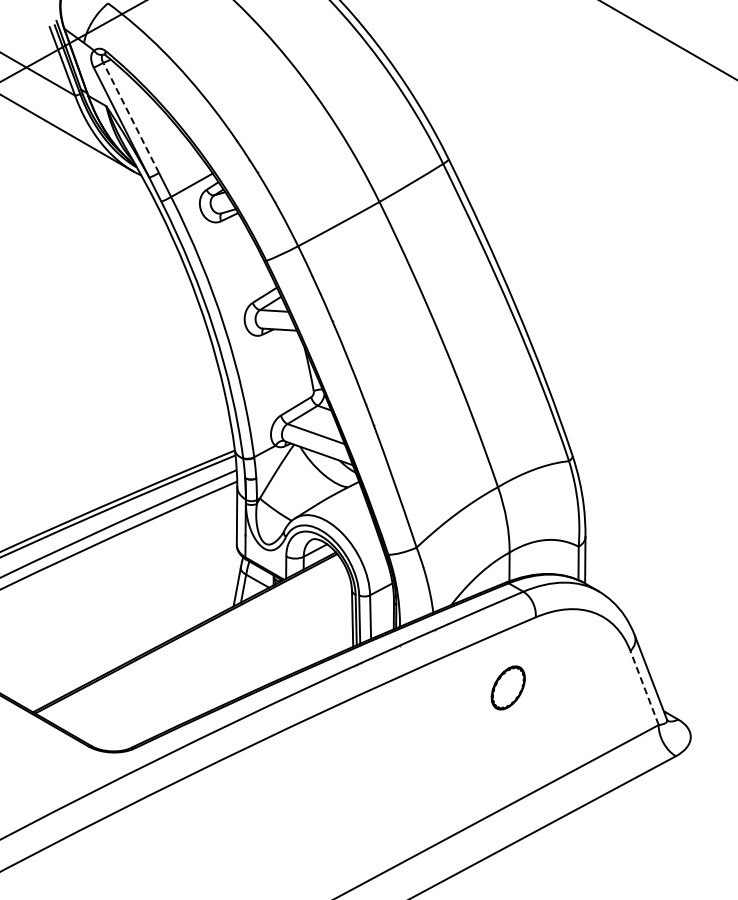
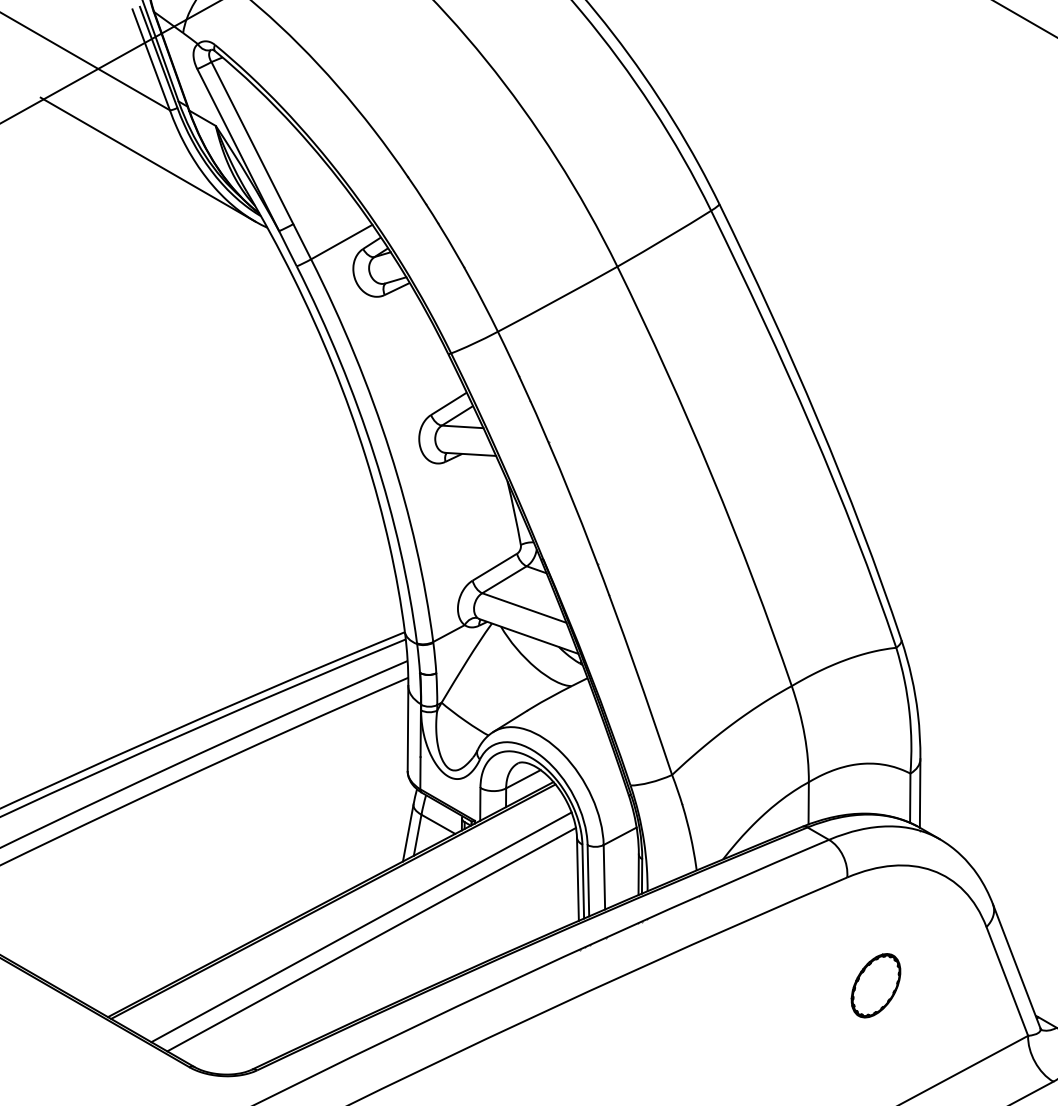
line: (131, 117) -> (252, 142), dashed -> solid
line: (205, 651) -> (361, 927), added
line: (212, 659) -> (371, 939), added
part: (507, 687) -> (874, 985), moved
line: (644, 688) -> (1007, 982), dashed -> solid

